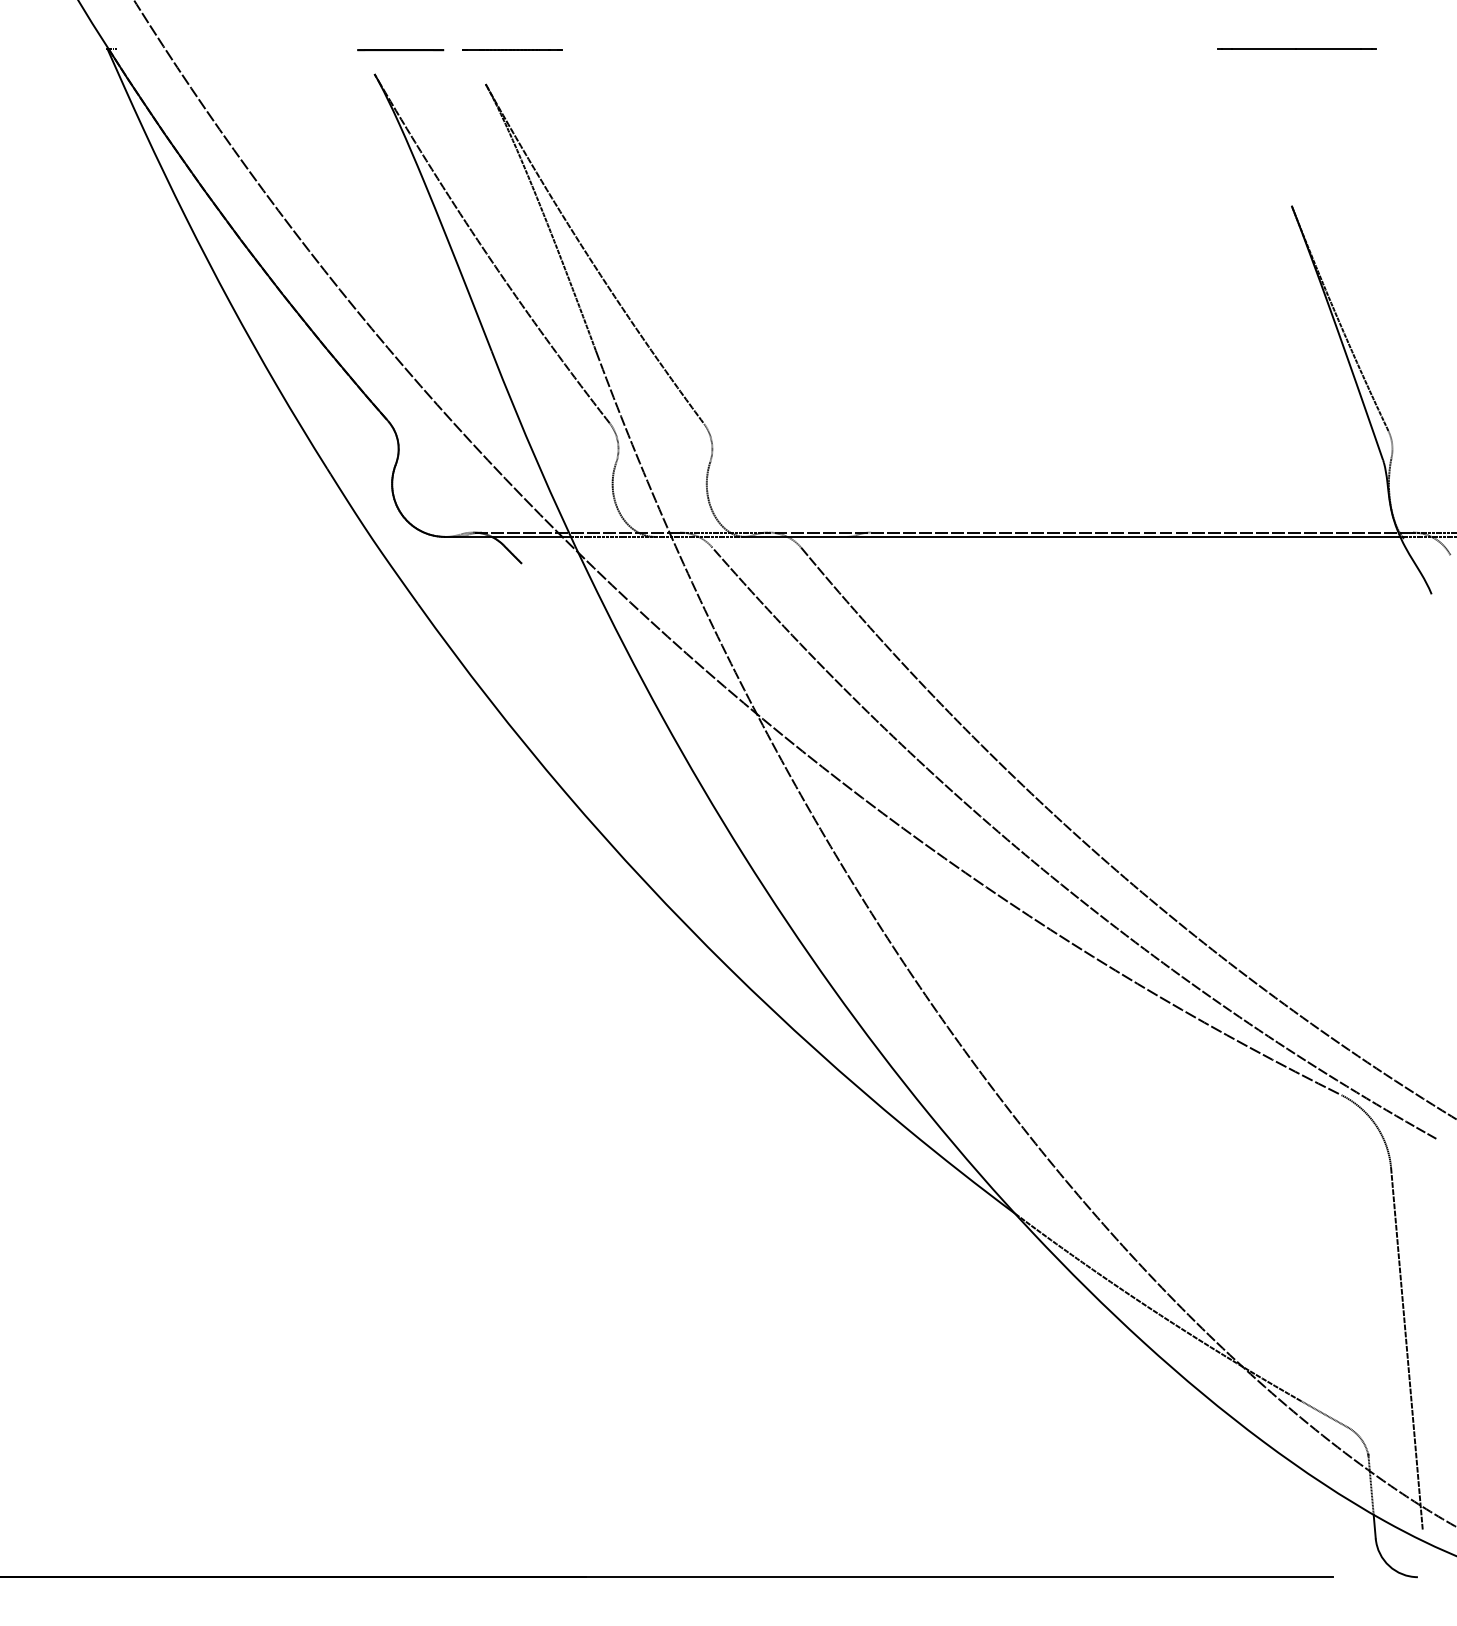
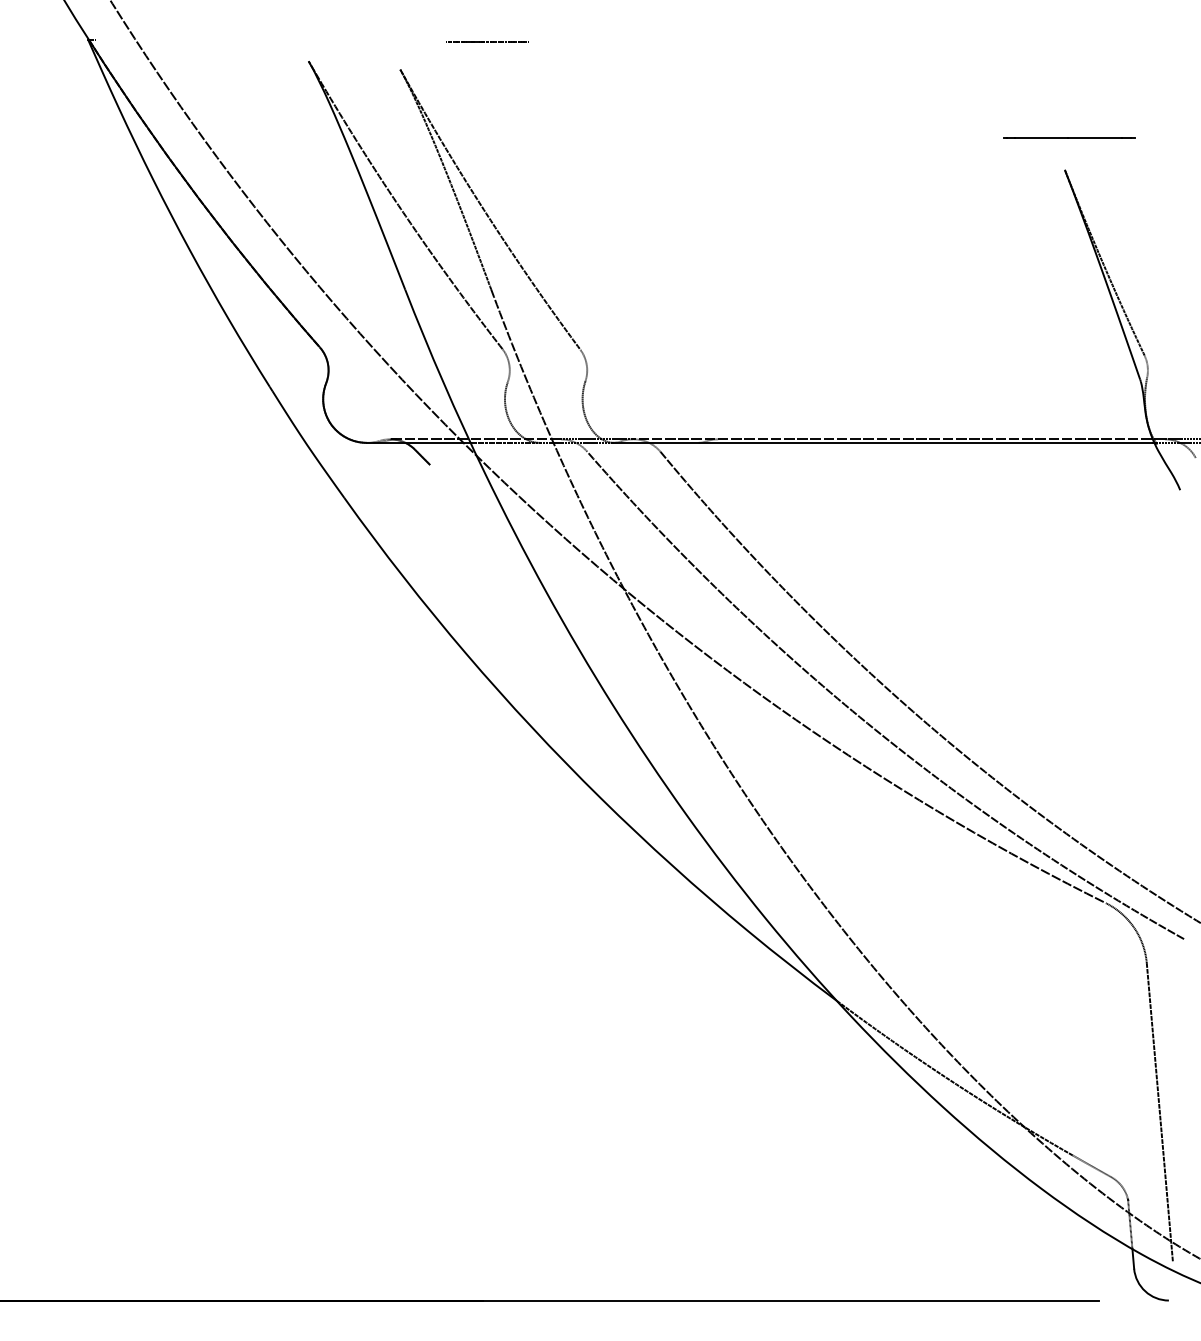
line: (1297, 47) -> (1069, 137), moved
line: (399, 50) -> (329, 41), removed
line: (512, 50) -> (487, 41), moved

